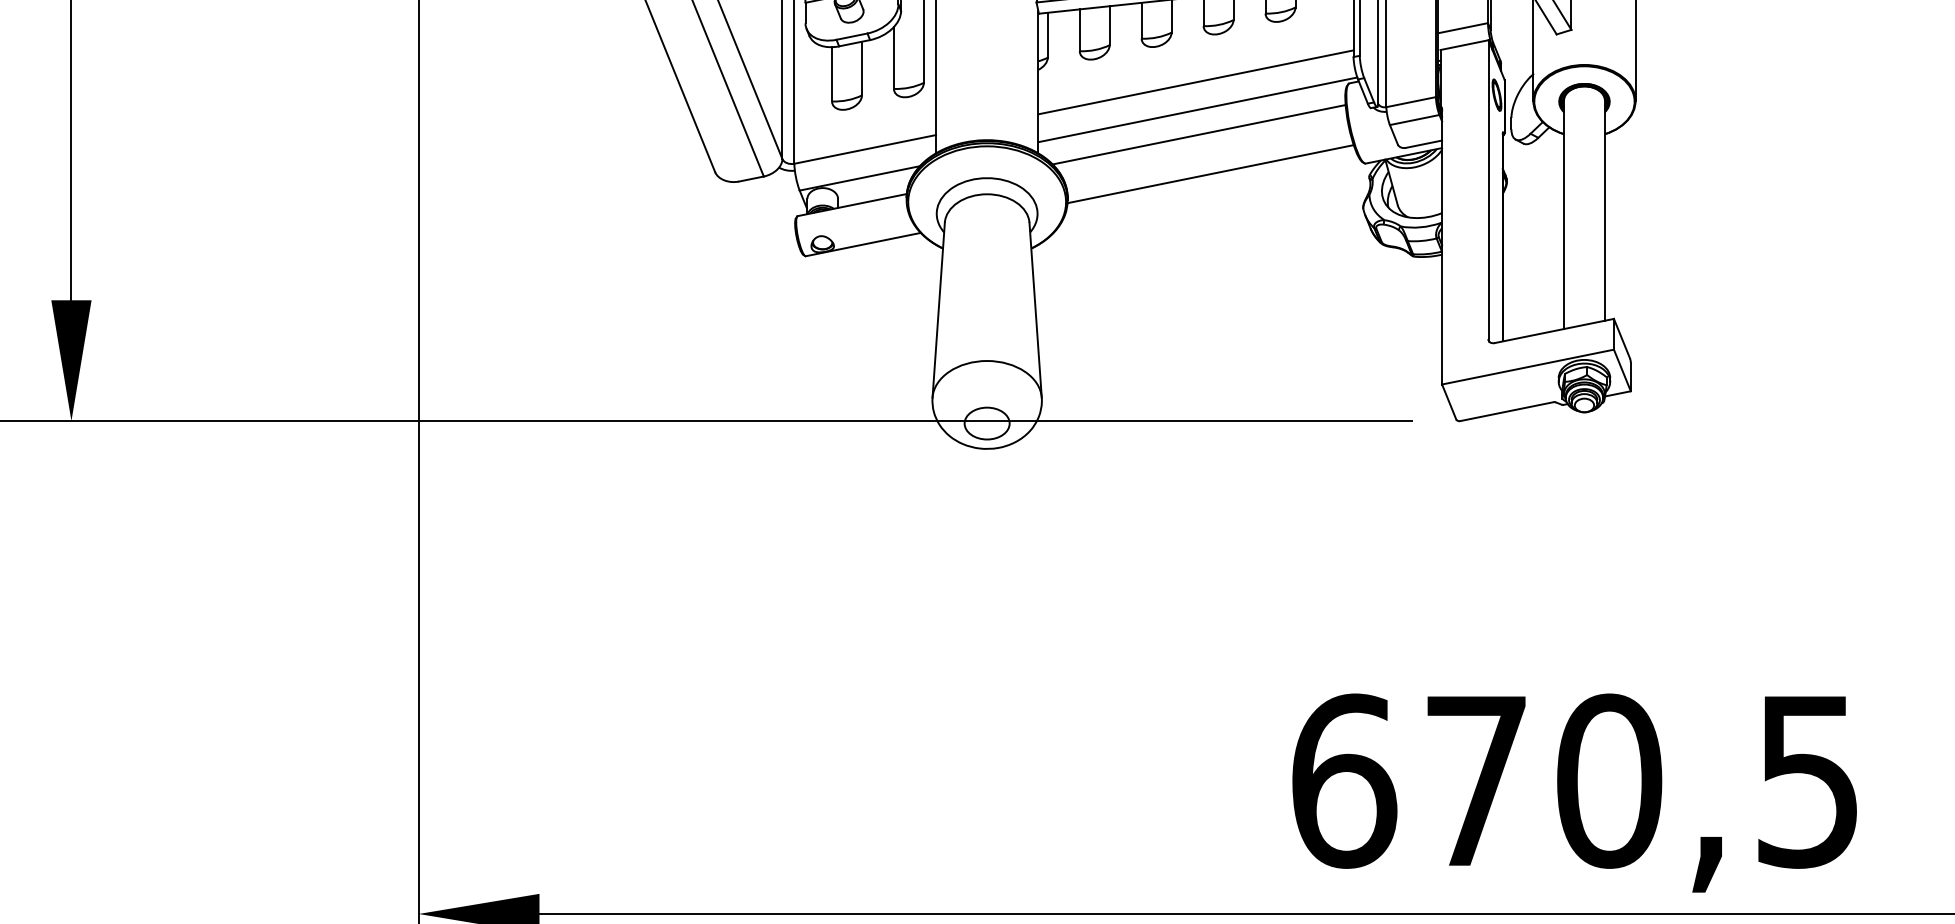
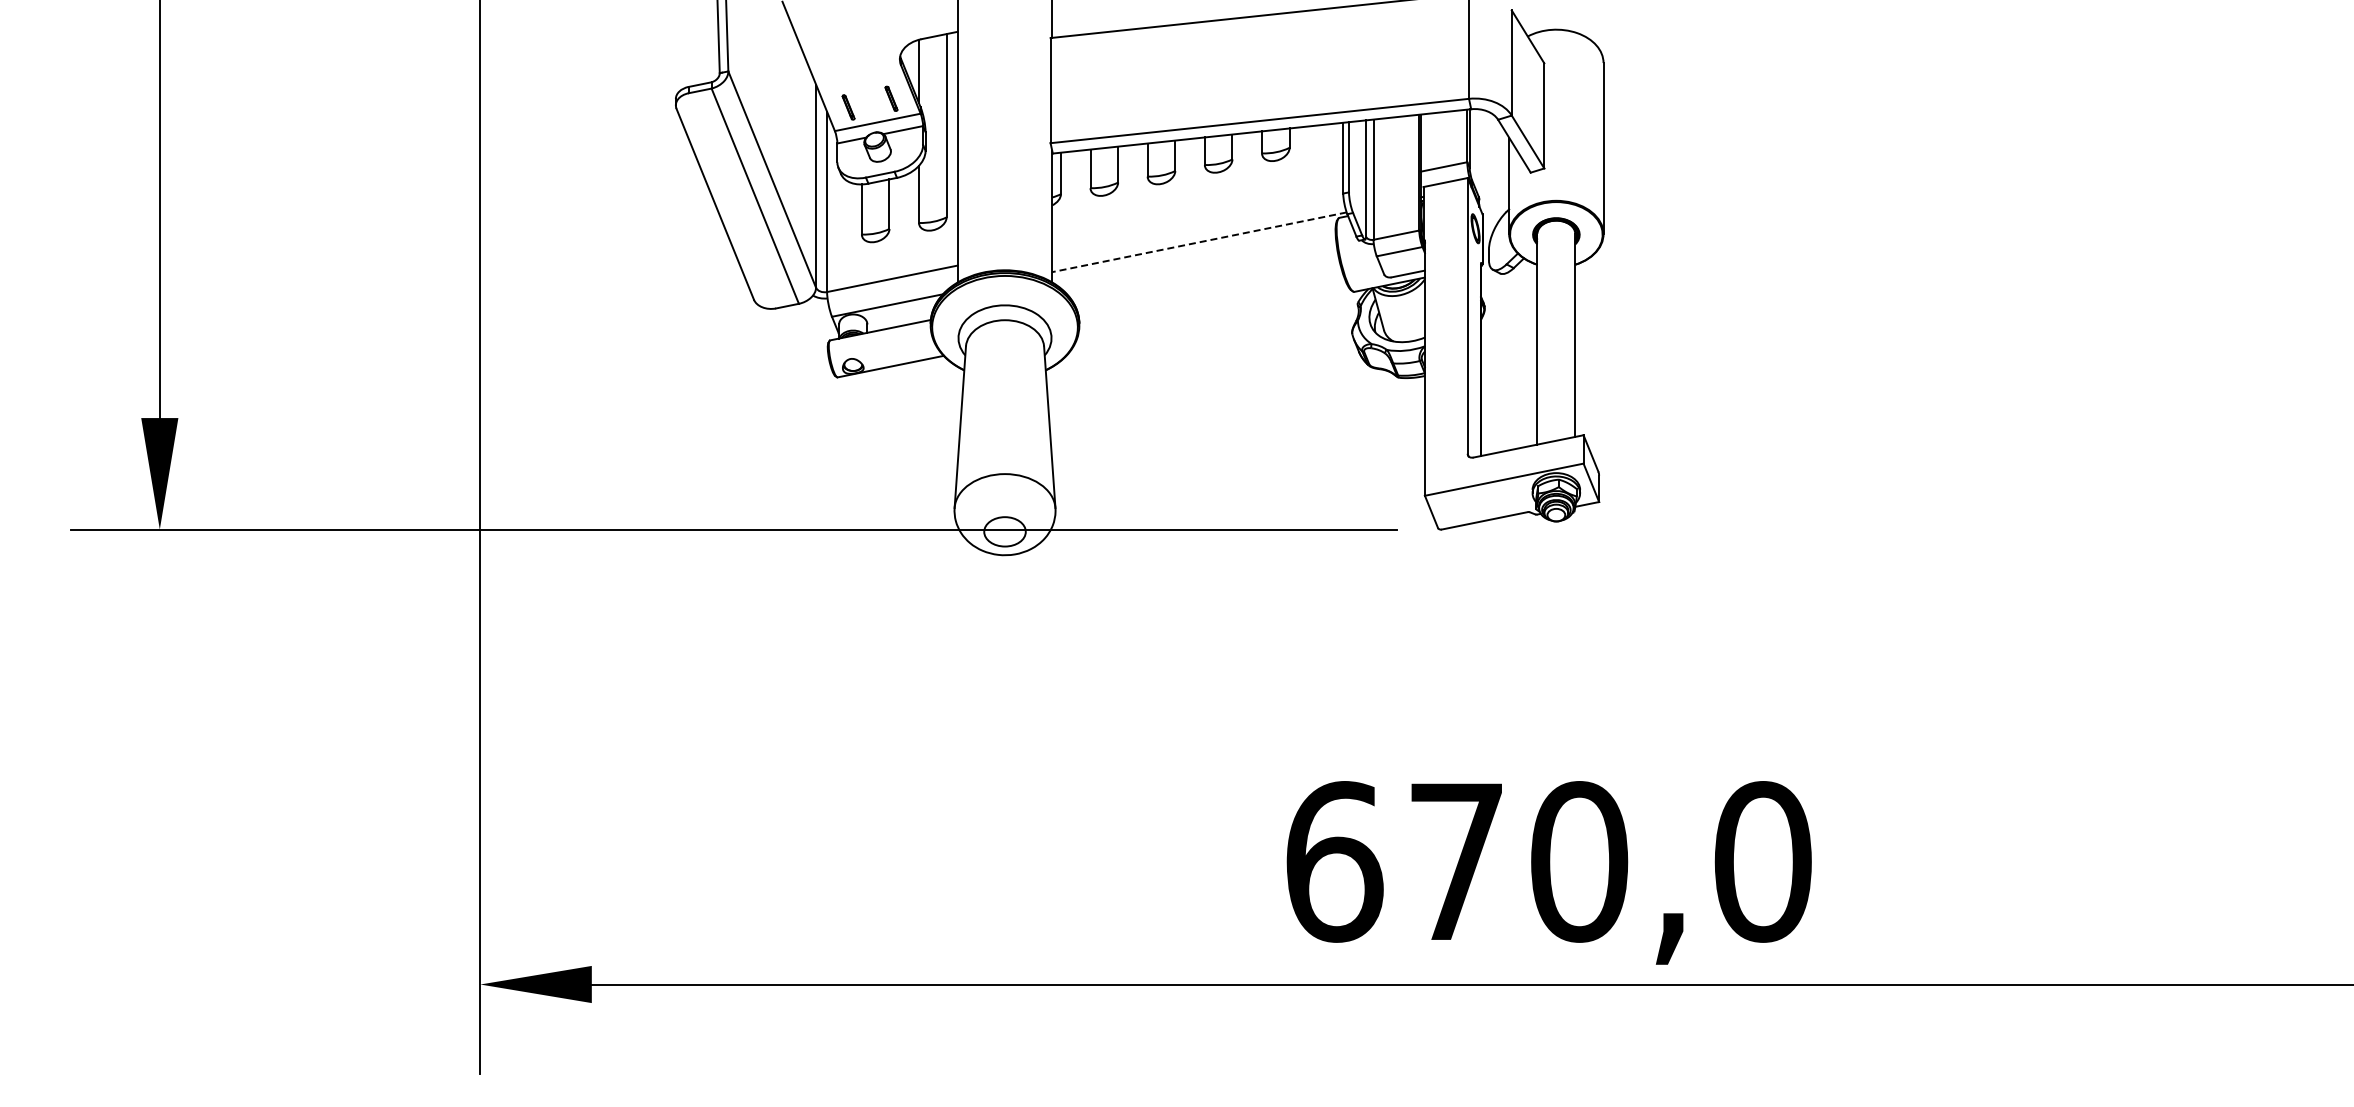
line: (1195, 81) -> (1197, 216), removed
line: (1197, 110) -> (1199, 242), solid -> dashed
line: (1198, 133) -> (1200, 264), removed
line: (1210, 174) -> (1211, 301), removed
text: (1807, 780) -> (1762, 861), 670,5 -> 670,0

